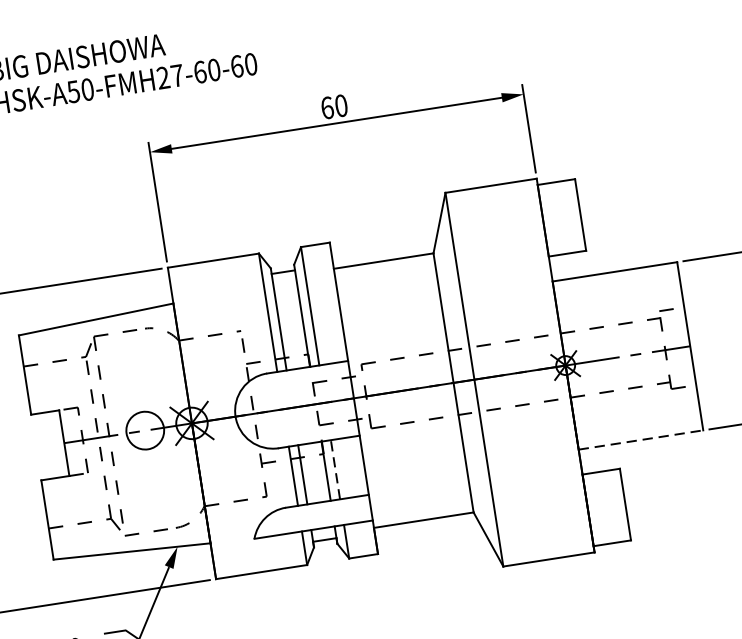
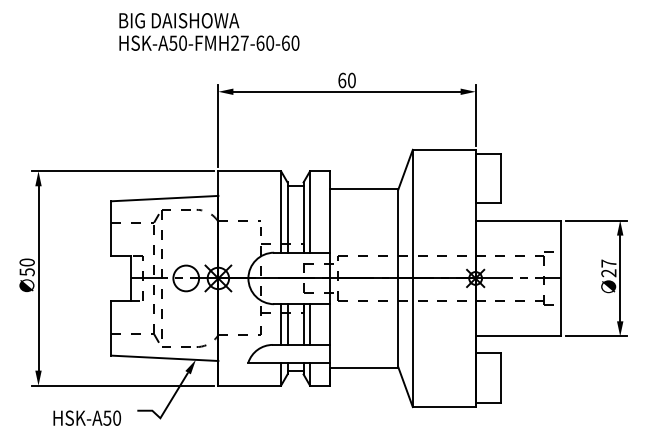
line: (640, 440) -> (518, 336), dashed -> solid
line: (336, 469) -> (310, 324), dashed -> solid

